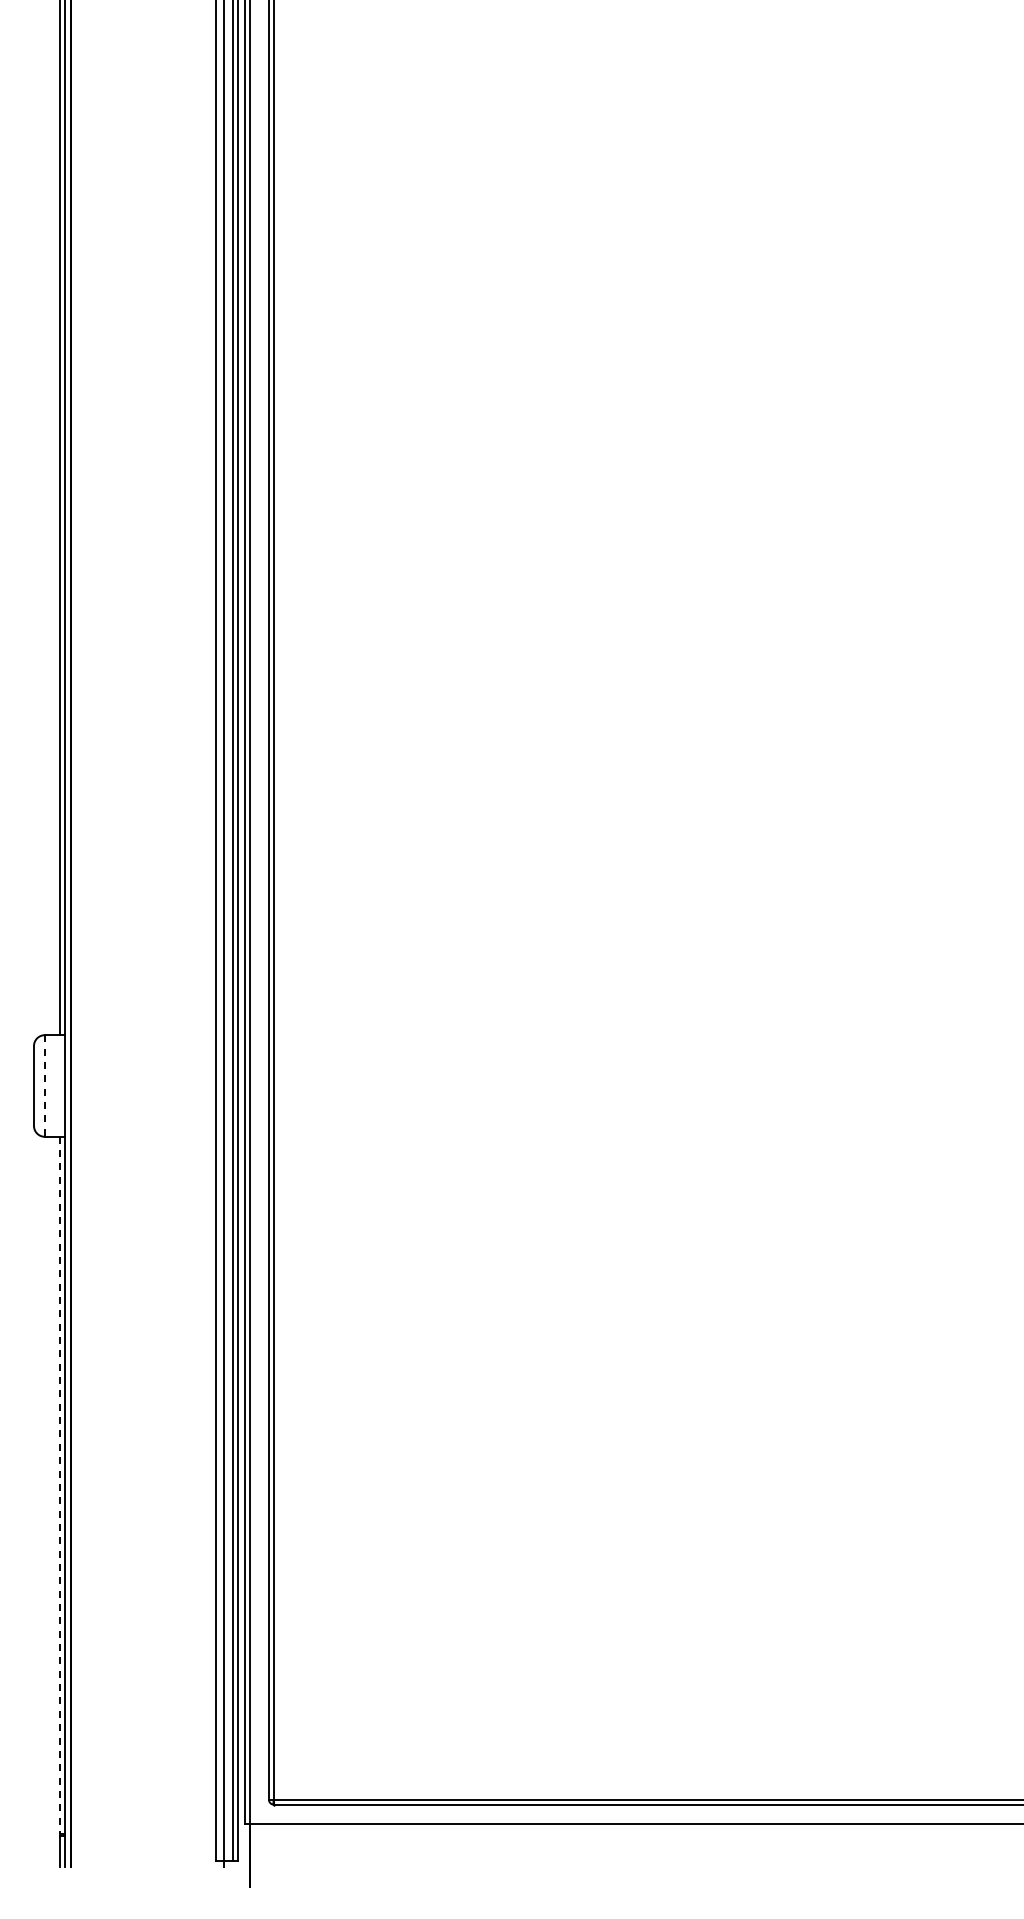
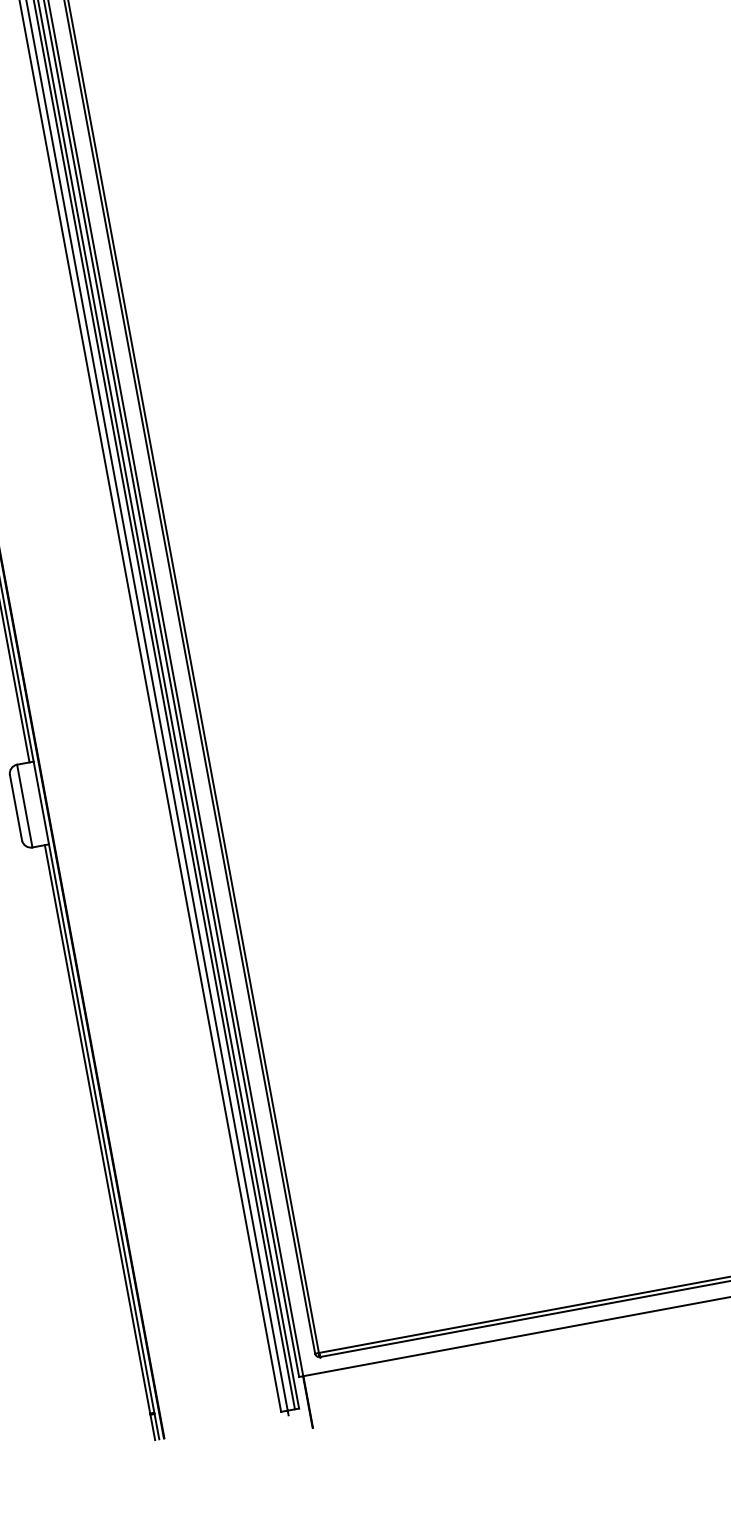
line: (44, 1086) -> (24, 806), dashed -> solid
line: (60, 1485) -> (97, 1129), dashed -> solid

